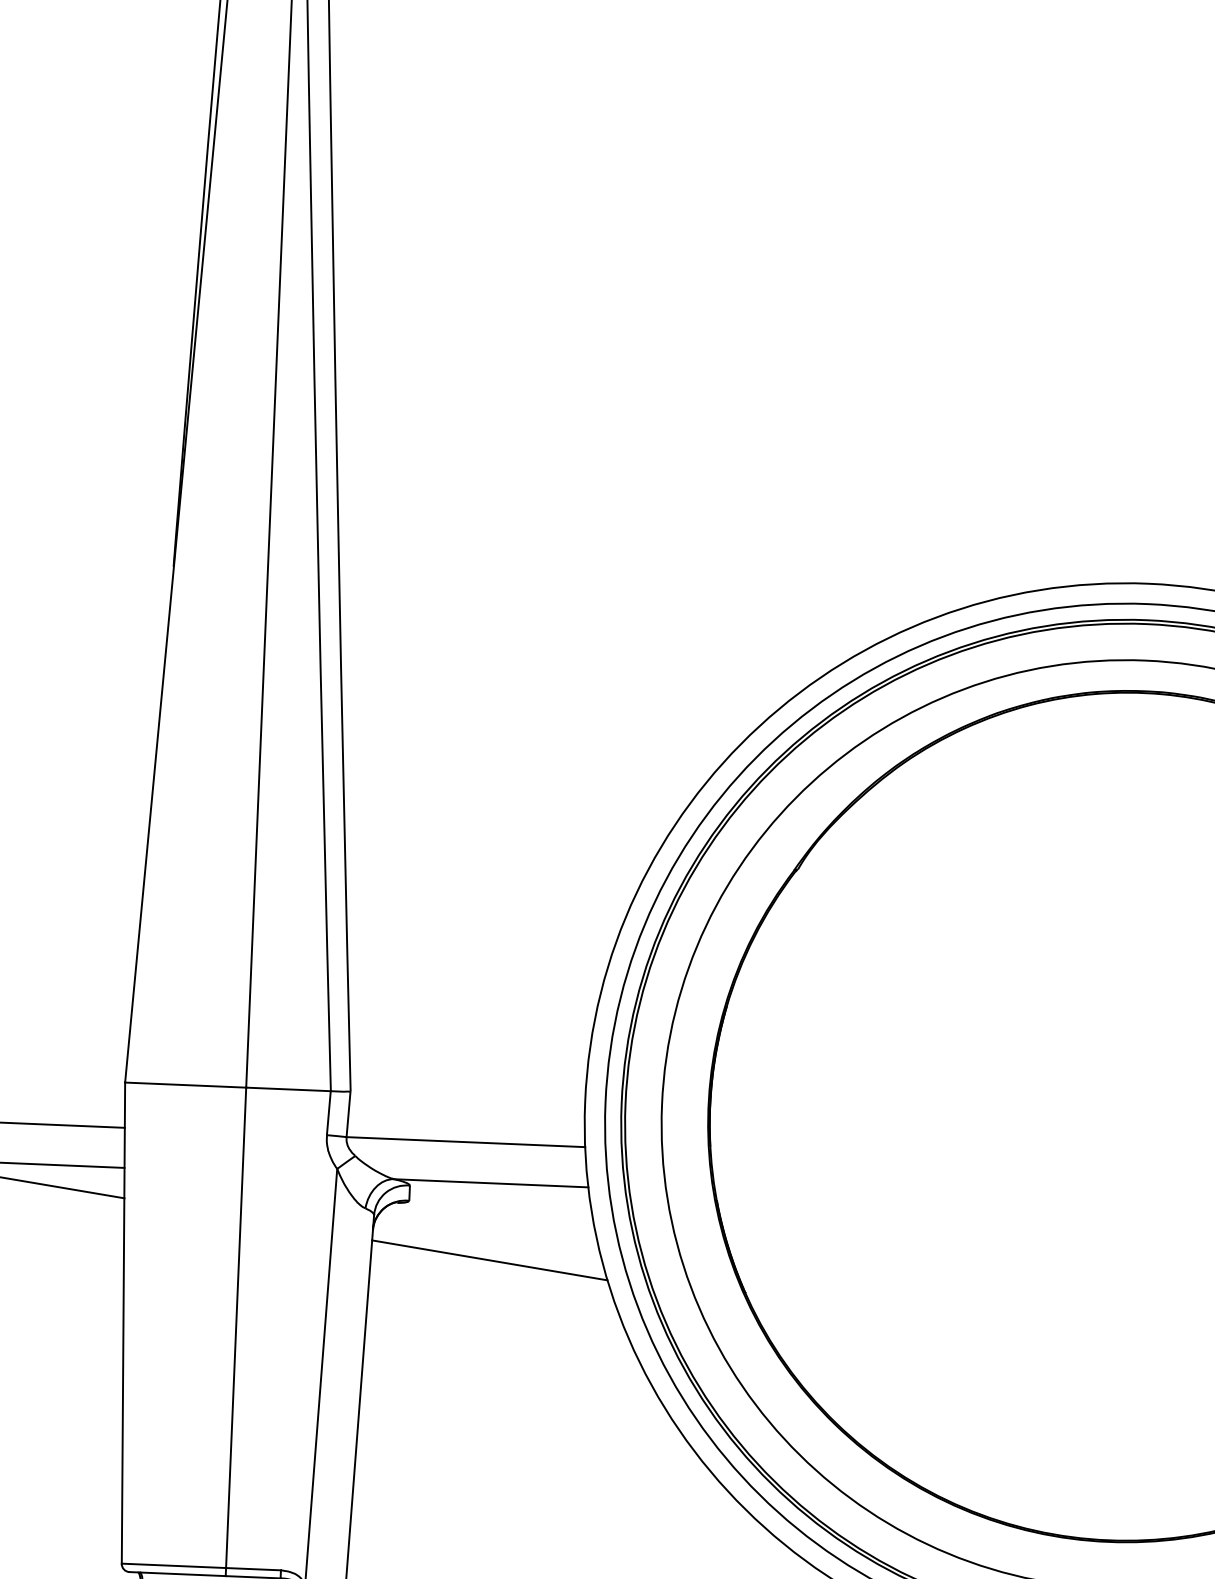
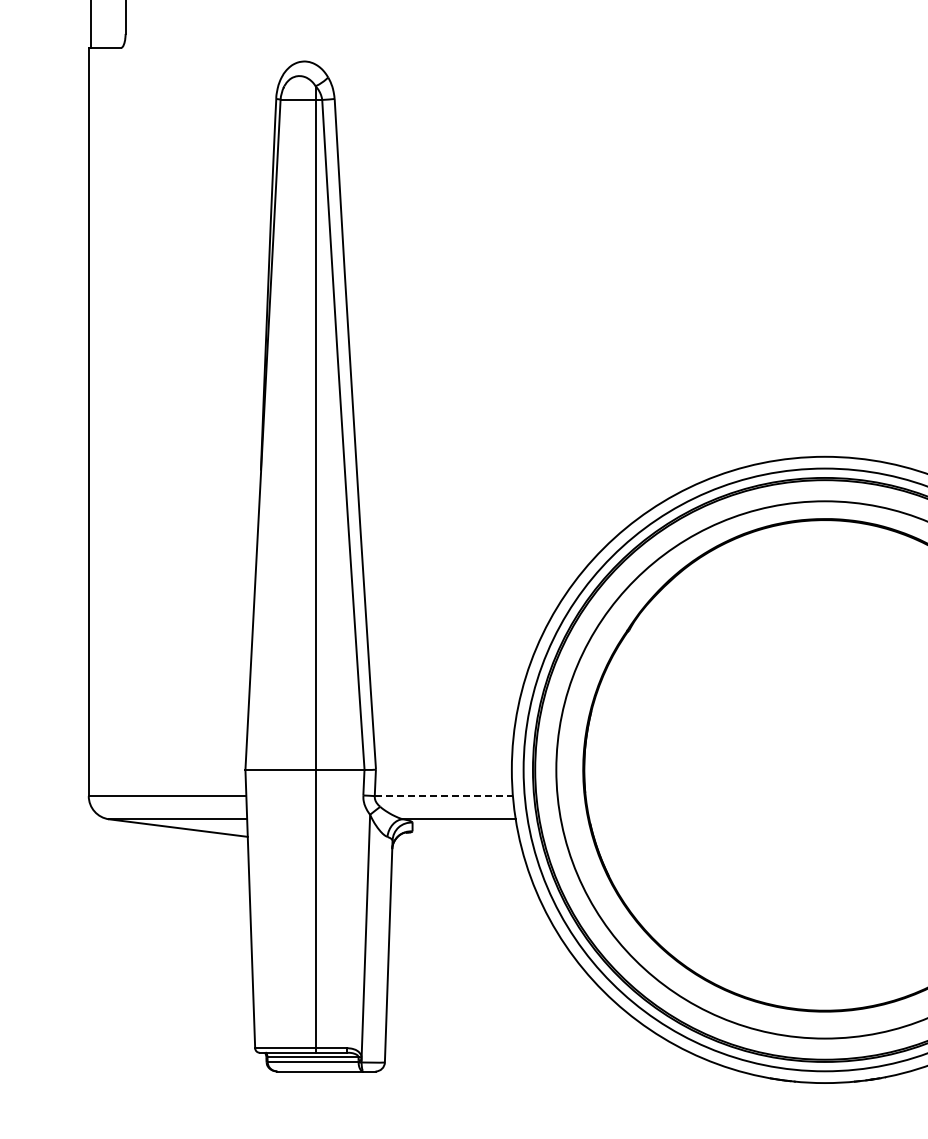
line: (466, 1142) -> (444, 796), solid -> dashed
line: (489, 1259) -> (460, 863), removed

